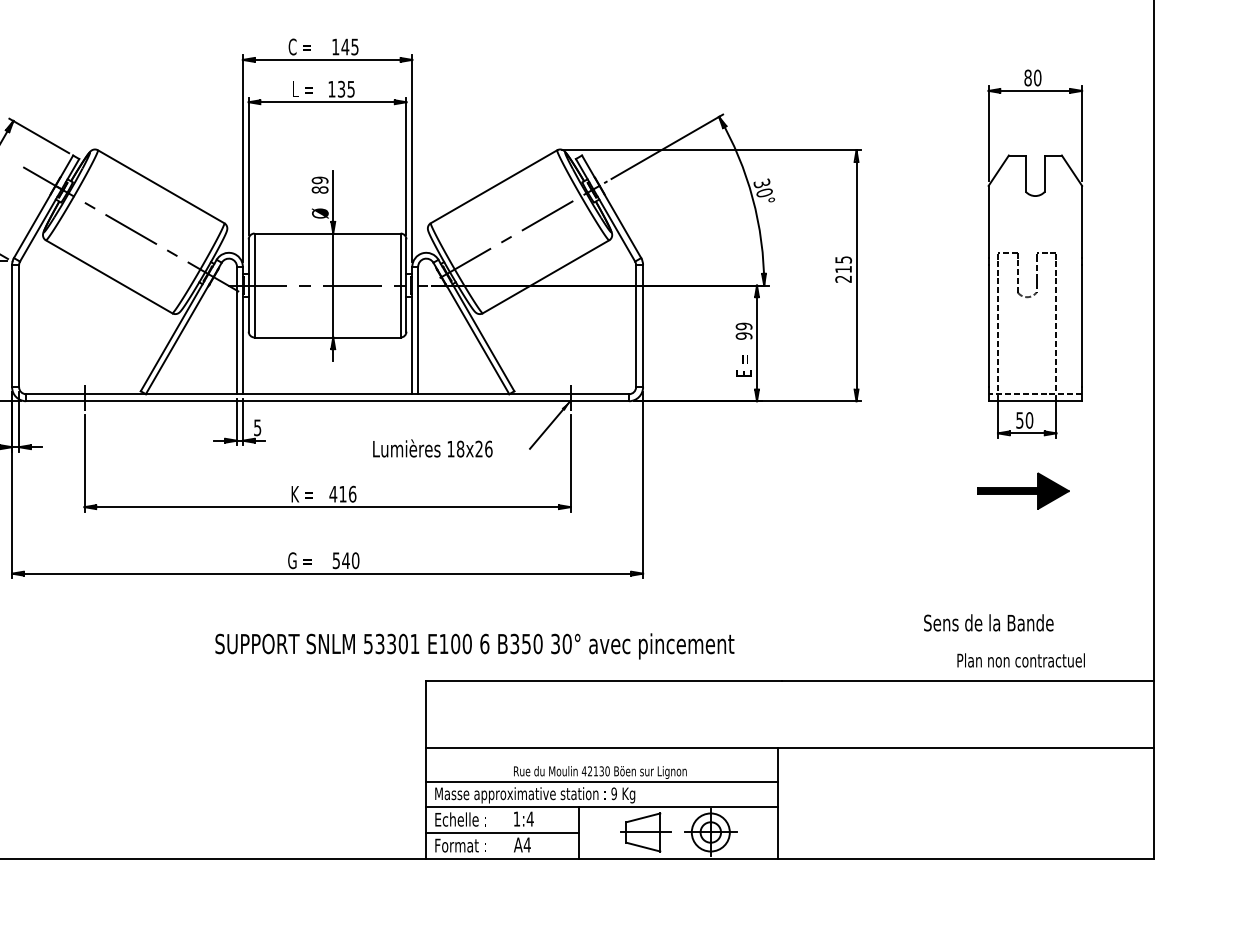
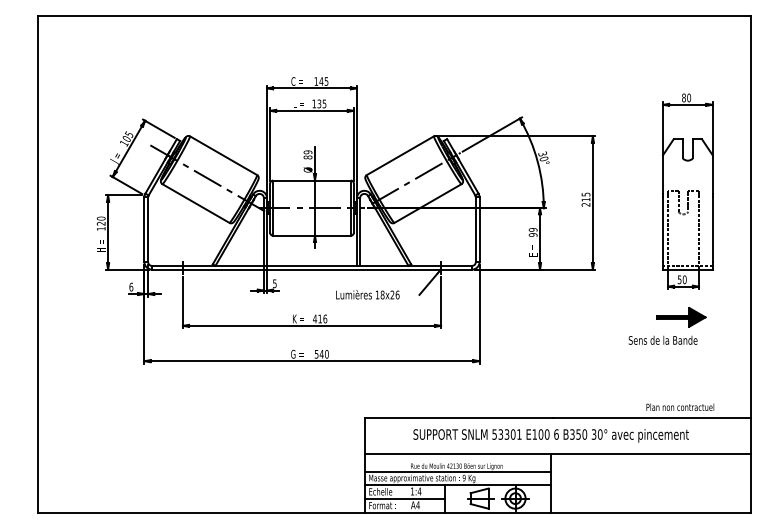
text: (987, 621) -> (662, 339), moved
text: (473, 645) -> (550, 435), moved

